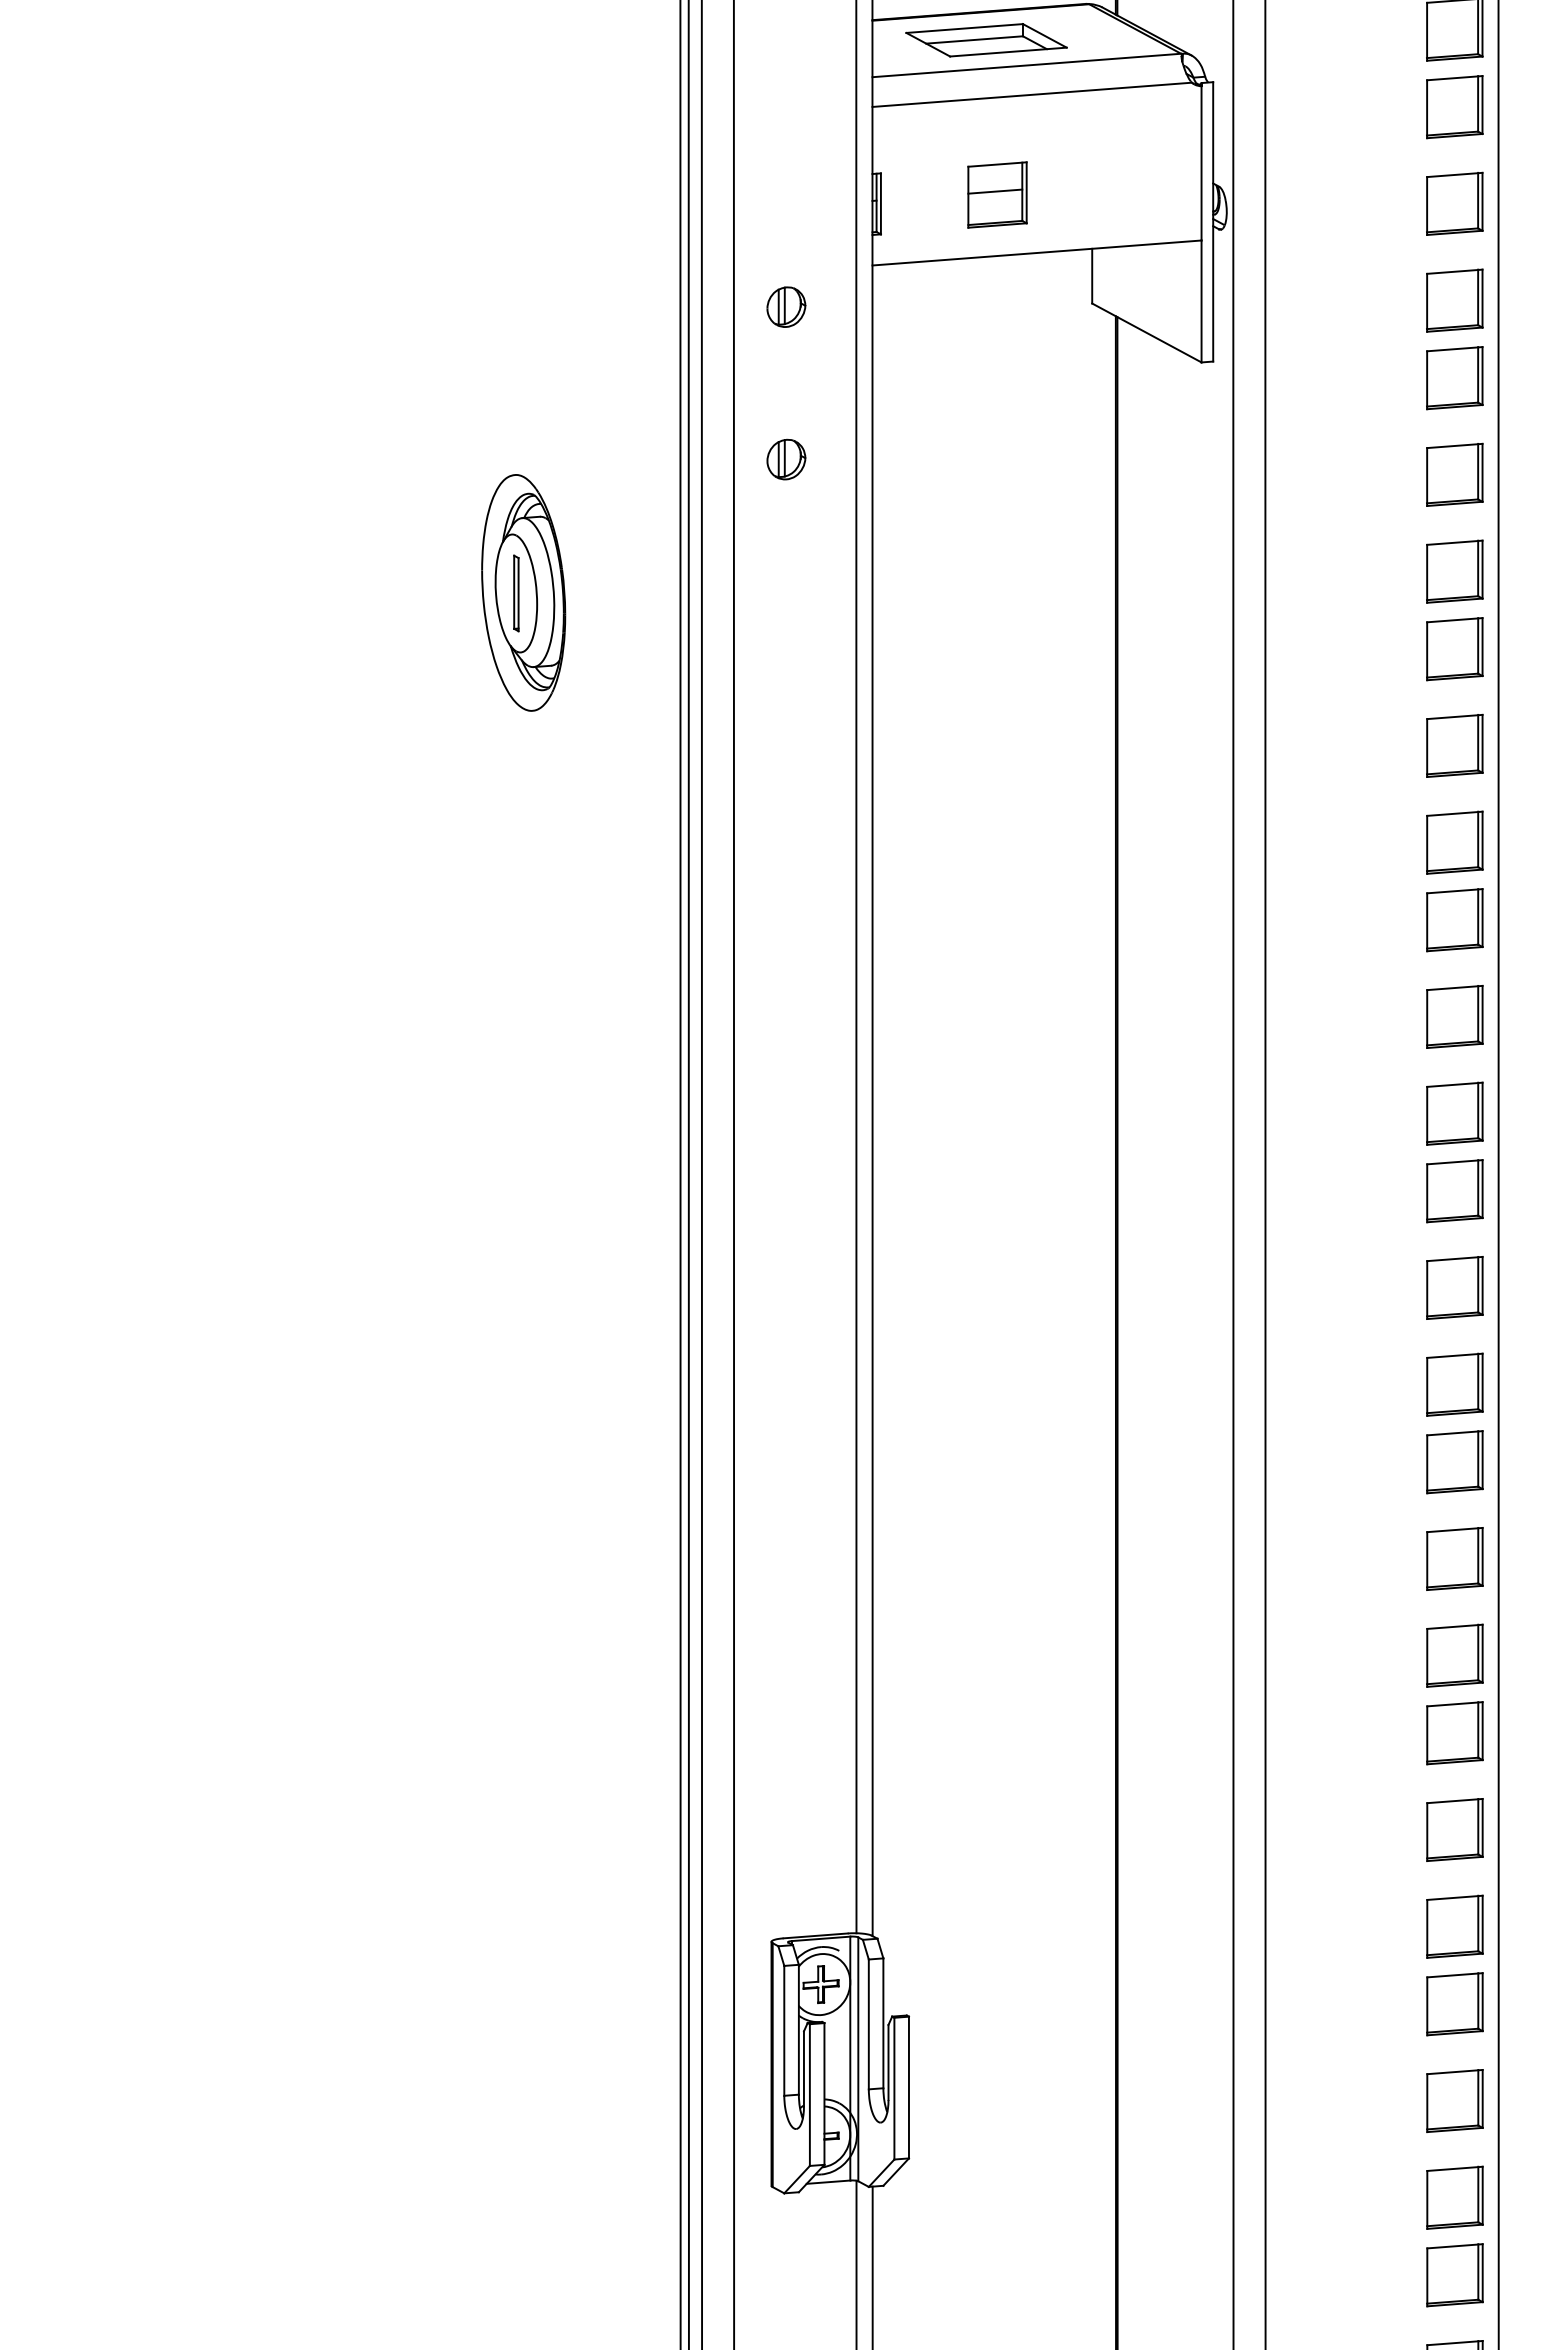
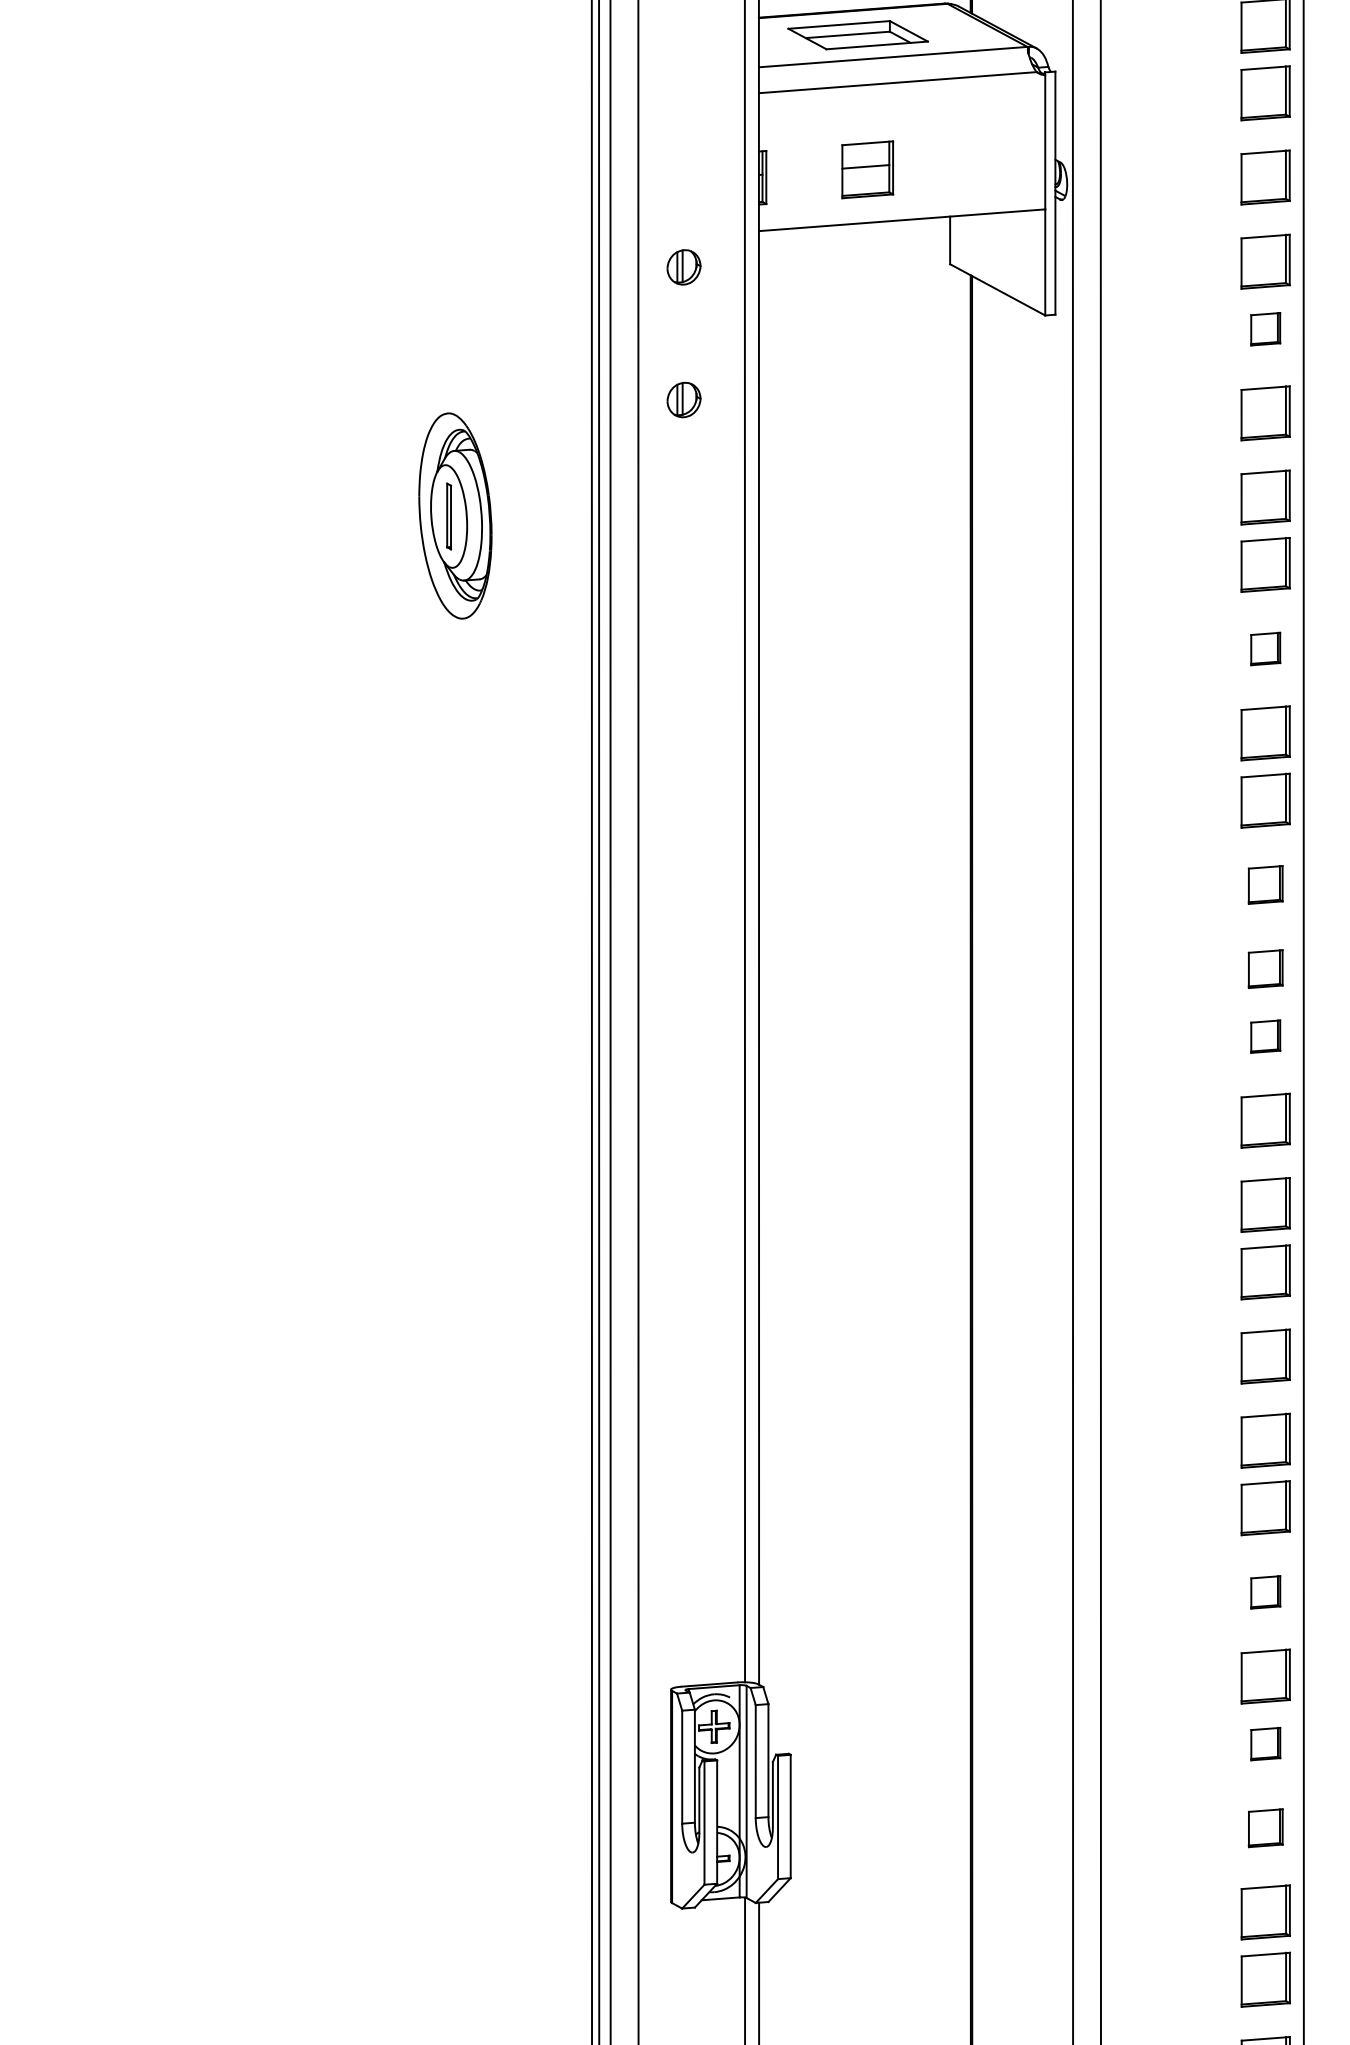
part: (1454, 378) -> (1265, 329), size x0.6
part: (1454, 745) -> (1265, 648), size x0.6
part: (1454, 1016) -> (1265, 884), size x0.7
part: (1454, 1113) -> (1265, 968), size x0.7
part: (1454, 1191) -> (1265, 1036), size x0.6
part: (1454, 1829) -> (1265, 1591), size x0.6
part: (1454, 2004) -> (1265, 1744), size x0.6
part: (1454, 2100) -> (1265, 1827), size x0.7

